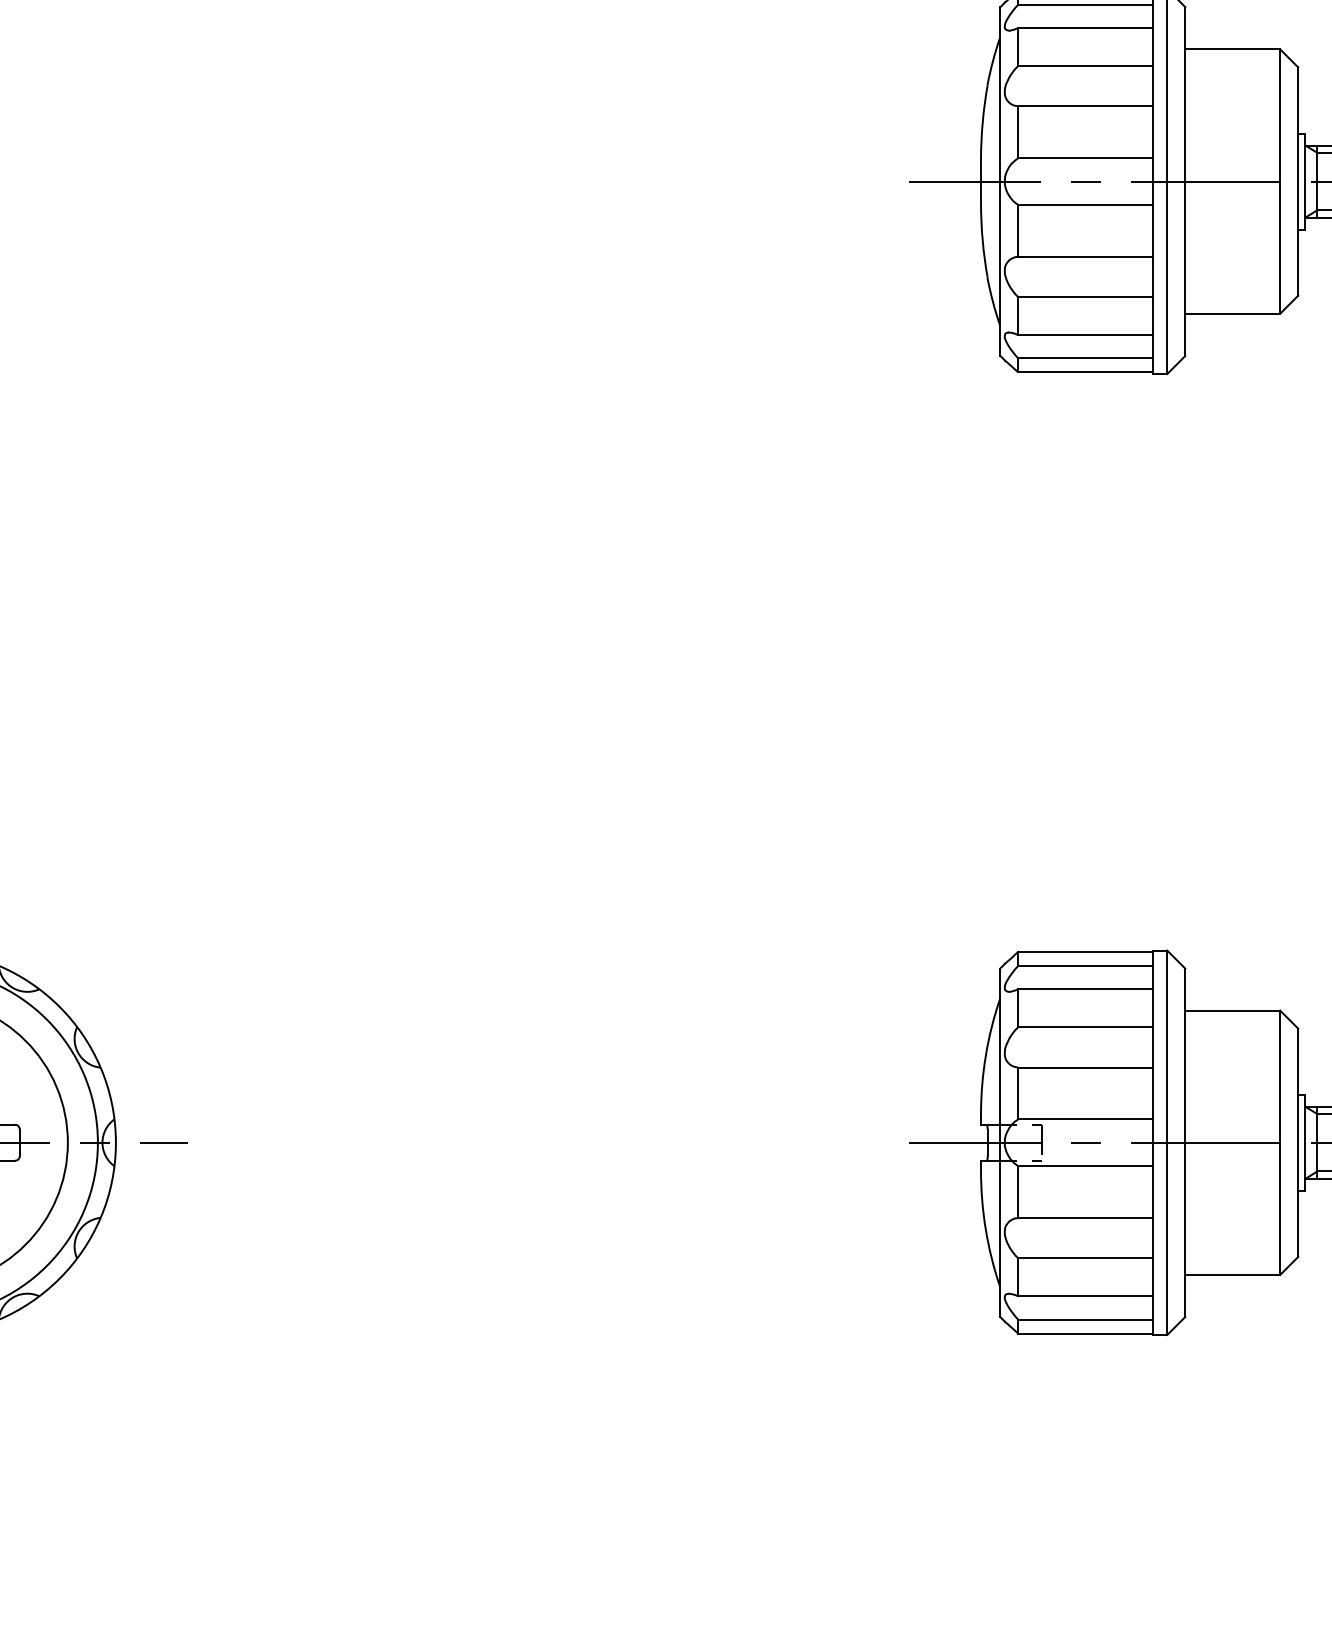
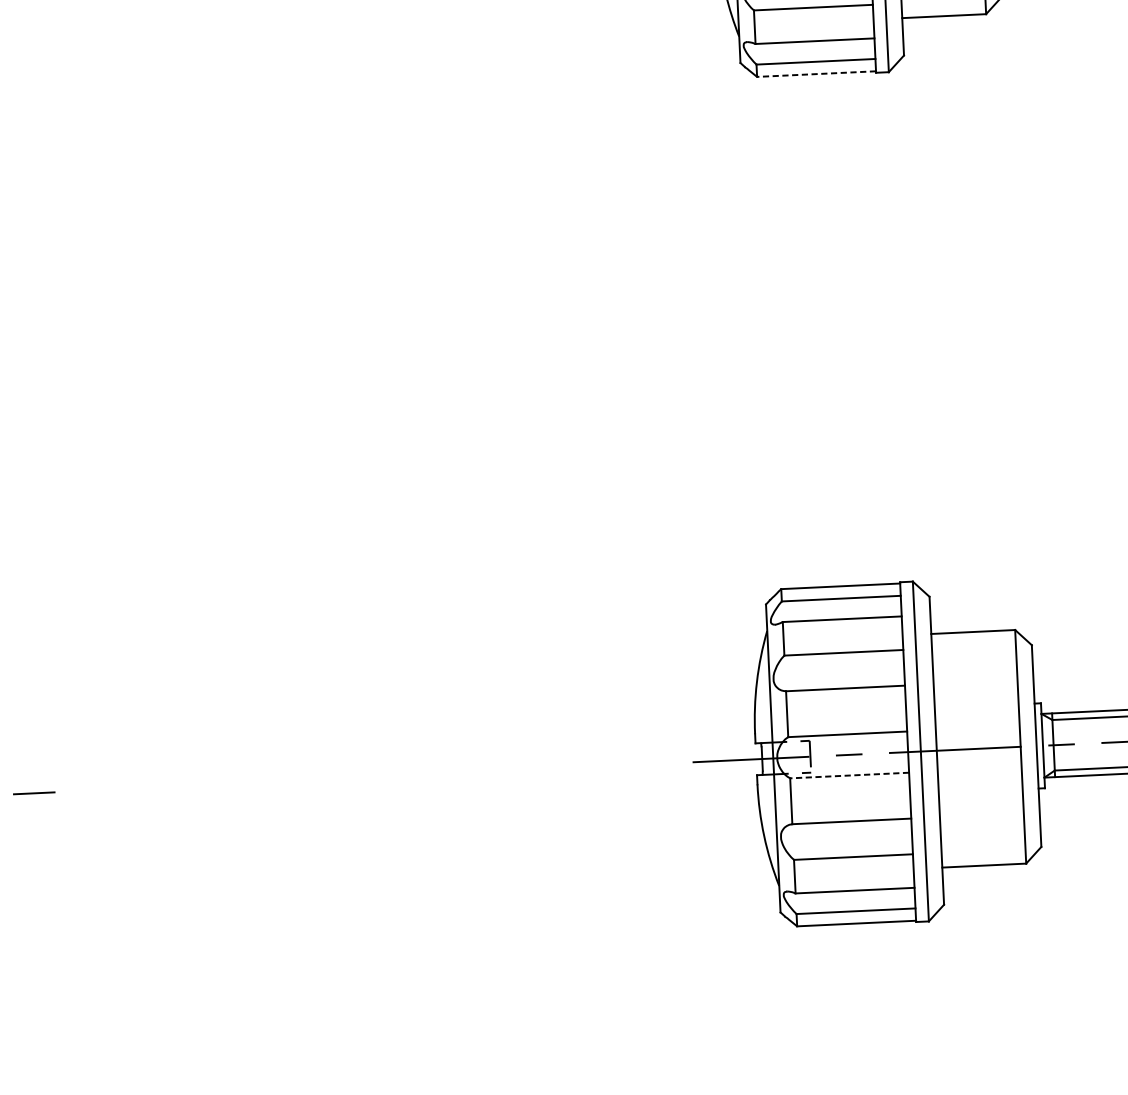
line: (1085, 372) -> (816, 74), solid -> dashed
line: (1085, 1166) -> (849, 775), solid -> dashed

